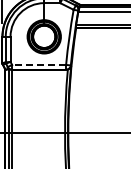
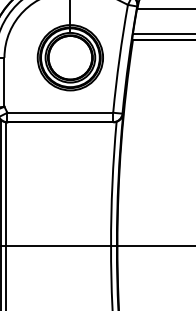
line: (38, 64) -> (59, 111), dashed -> solid

